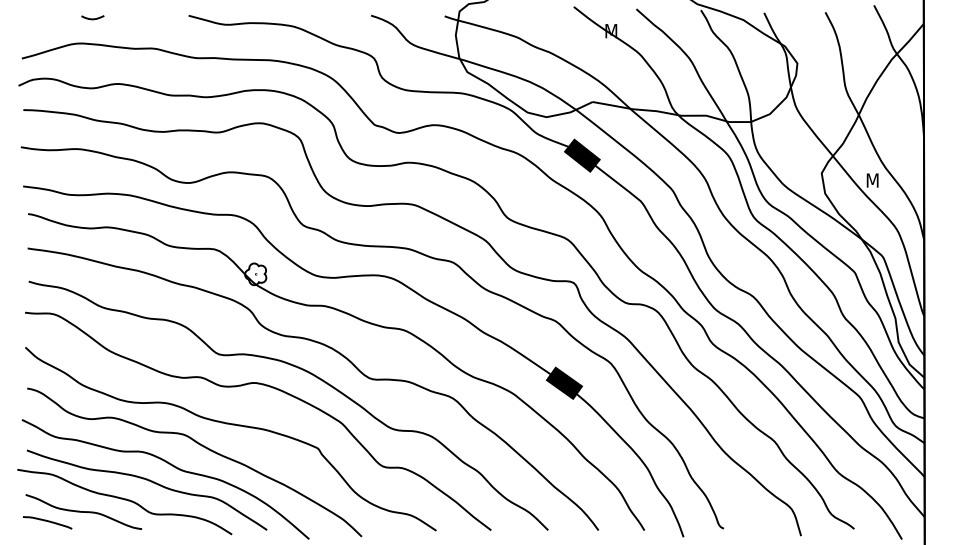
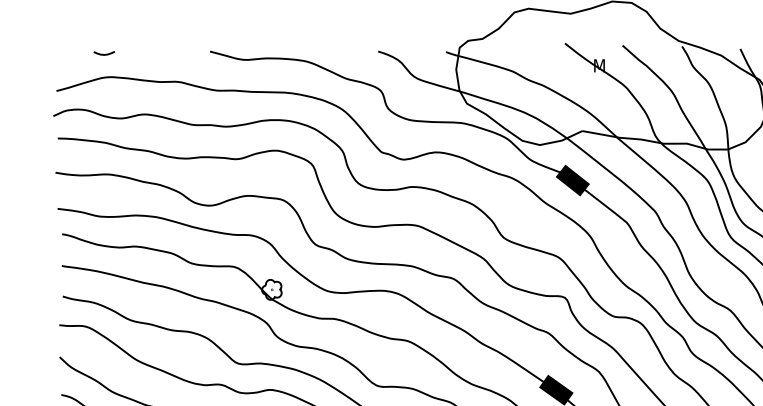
curve: (92, 18) -> (104, 54), moved

